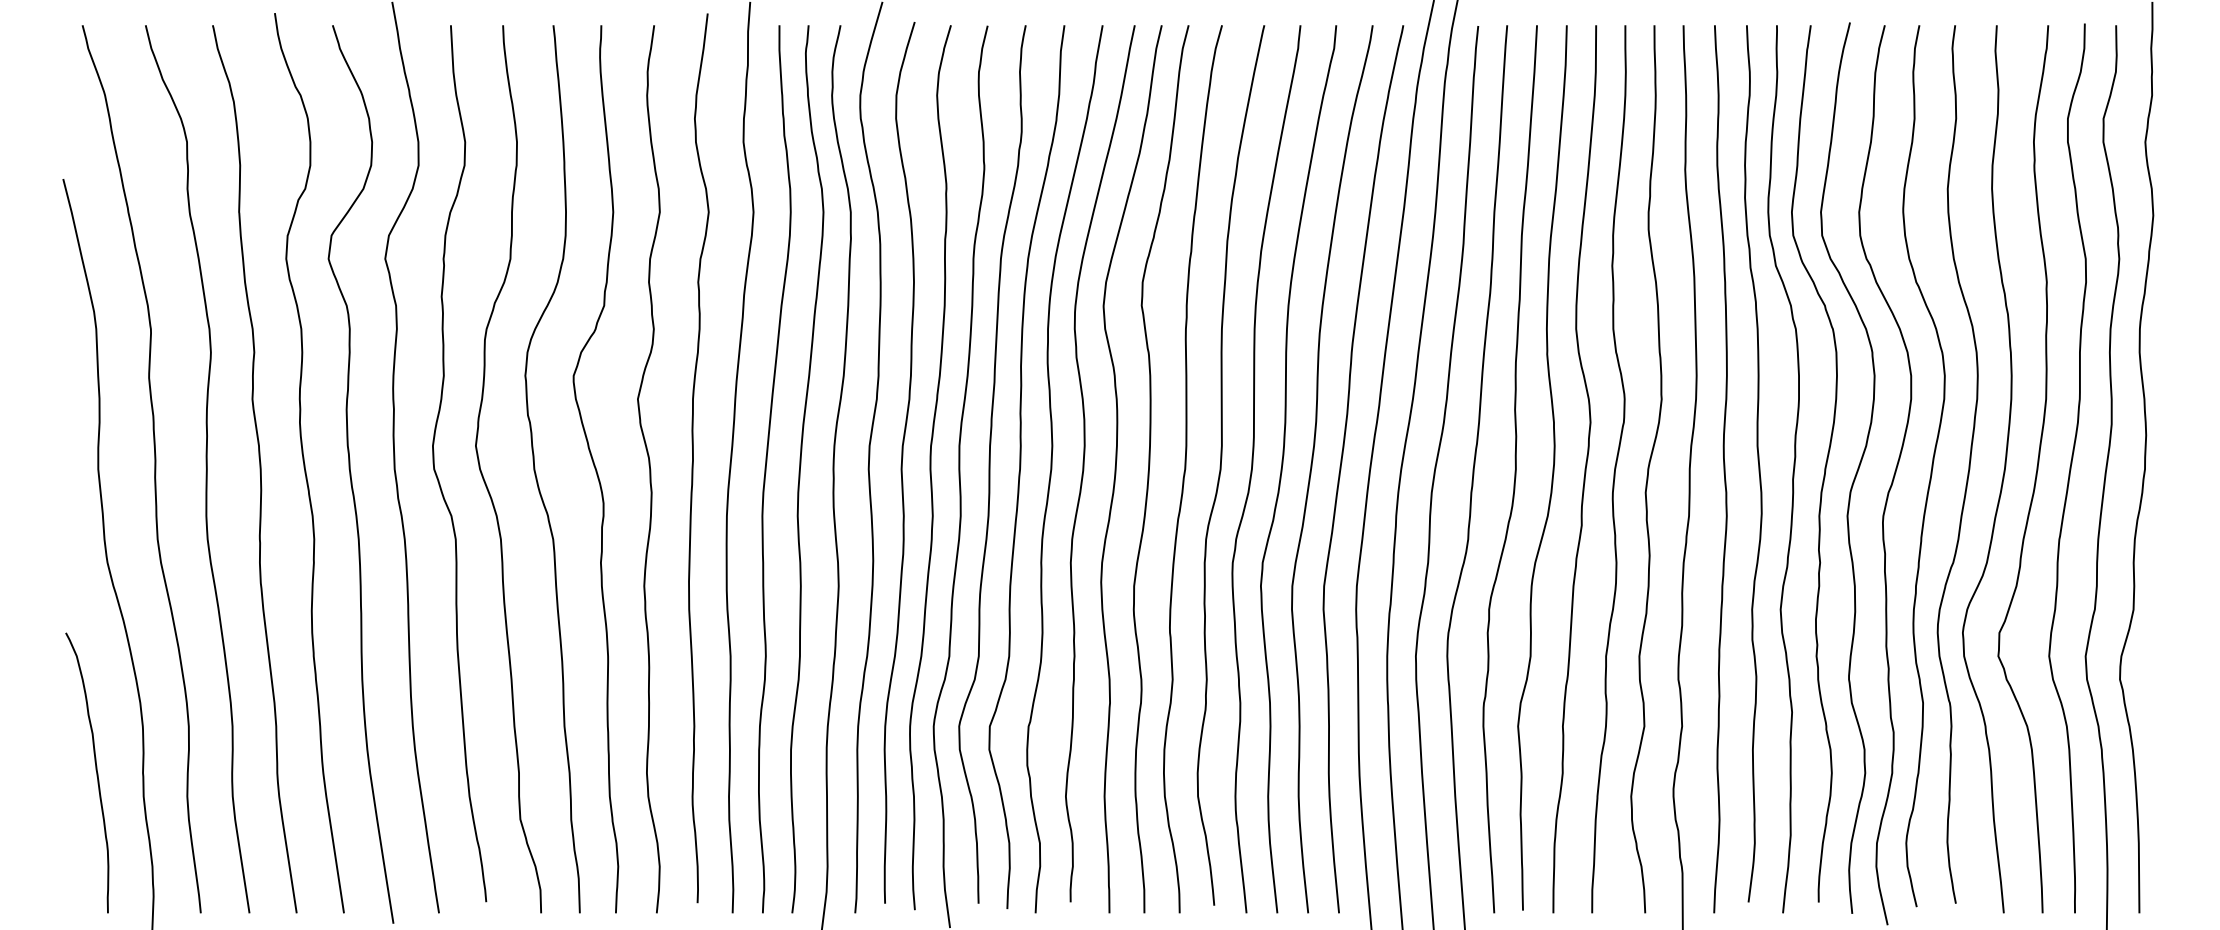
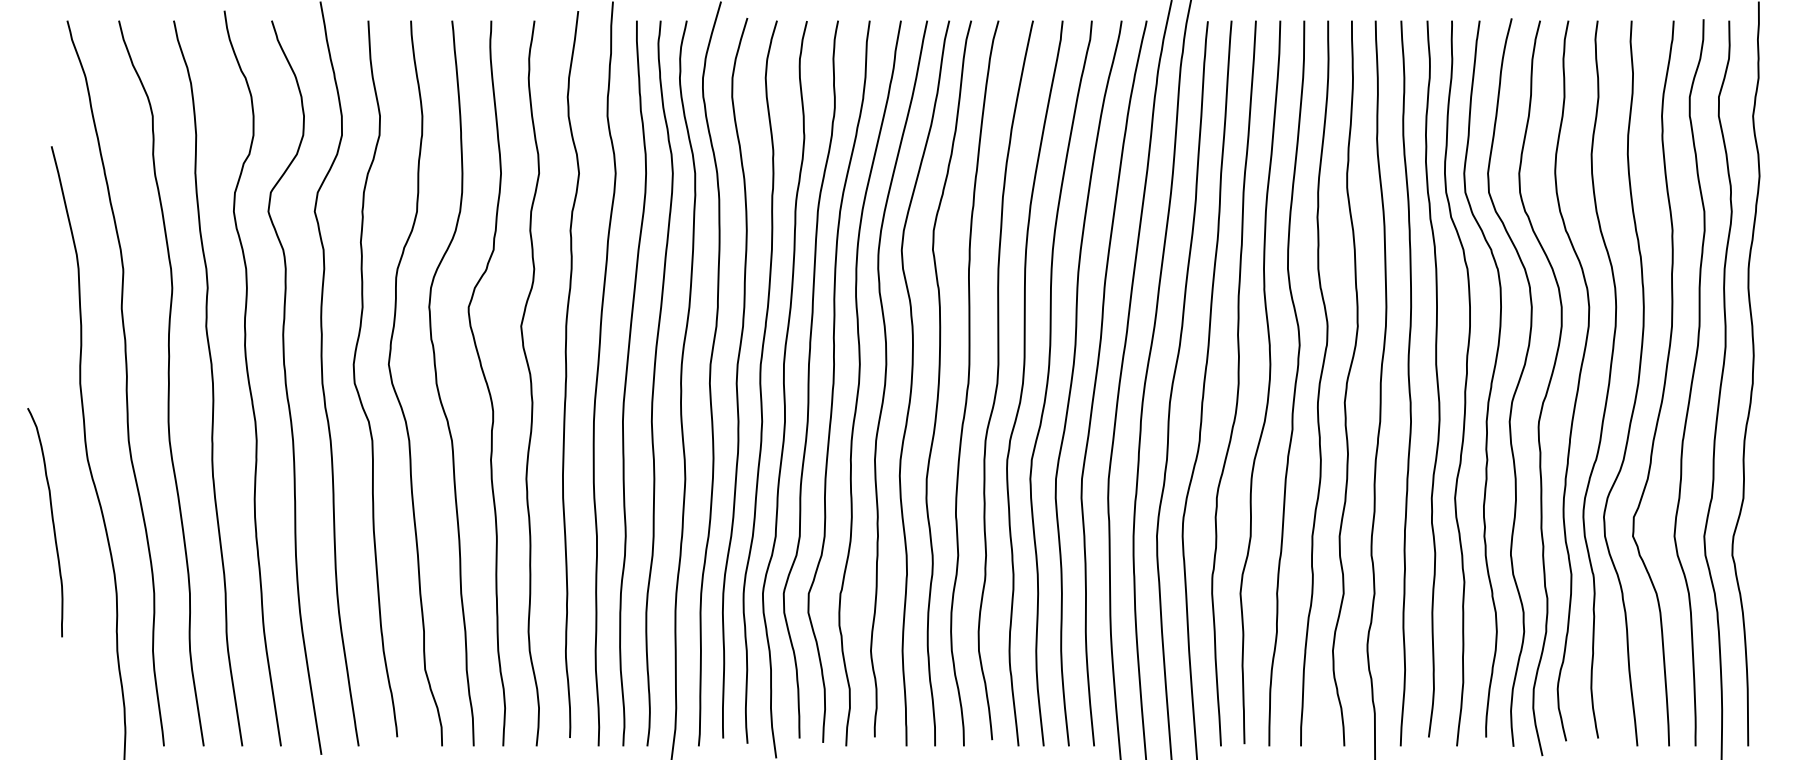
curve: (94, 769) -> (51, 519), moved

